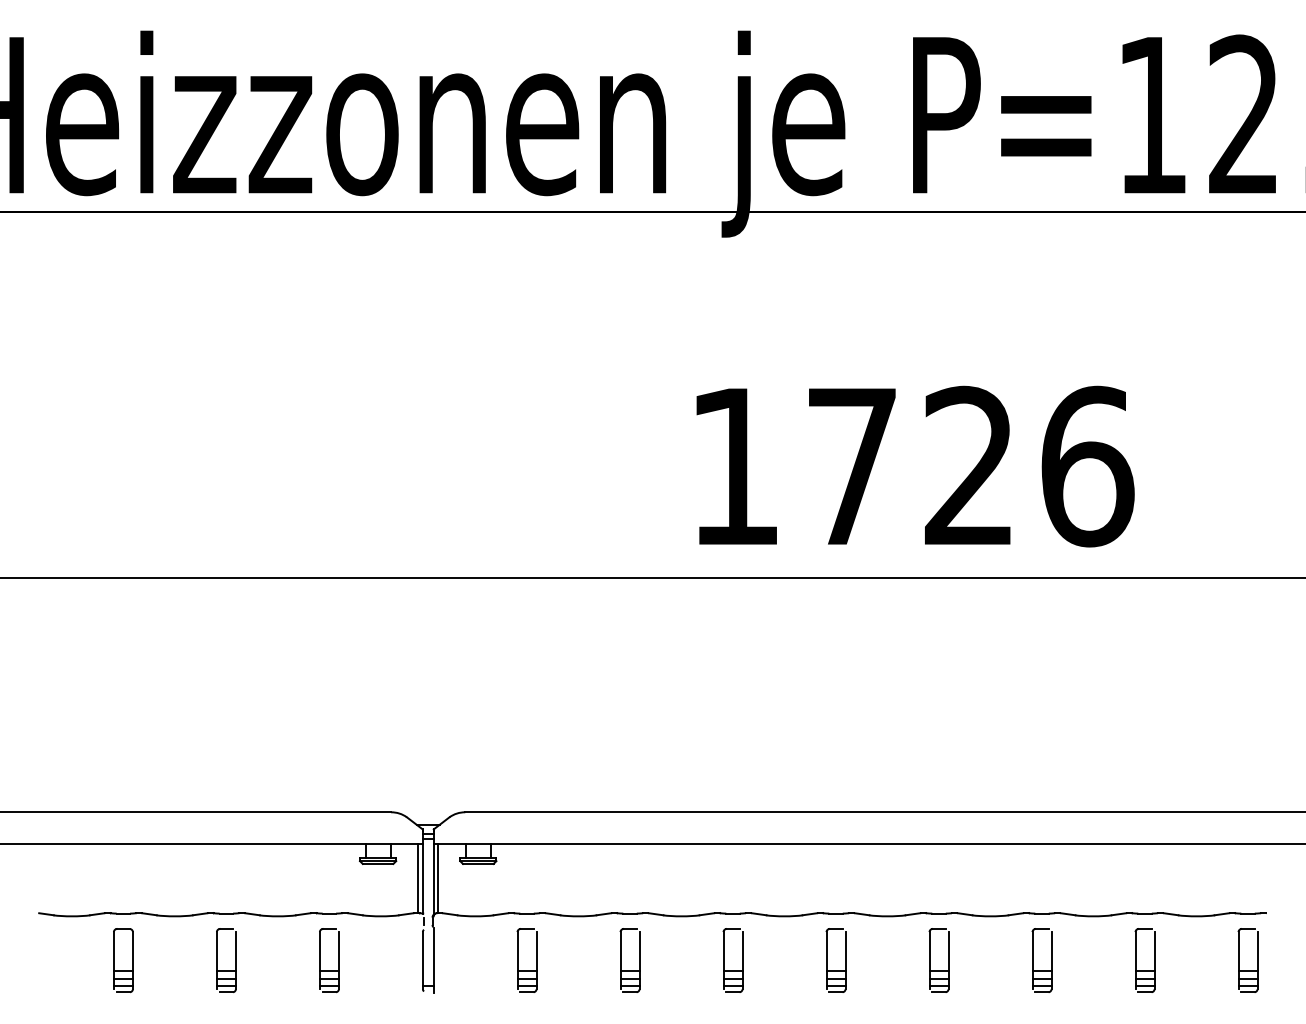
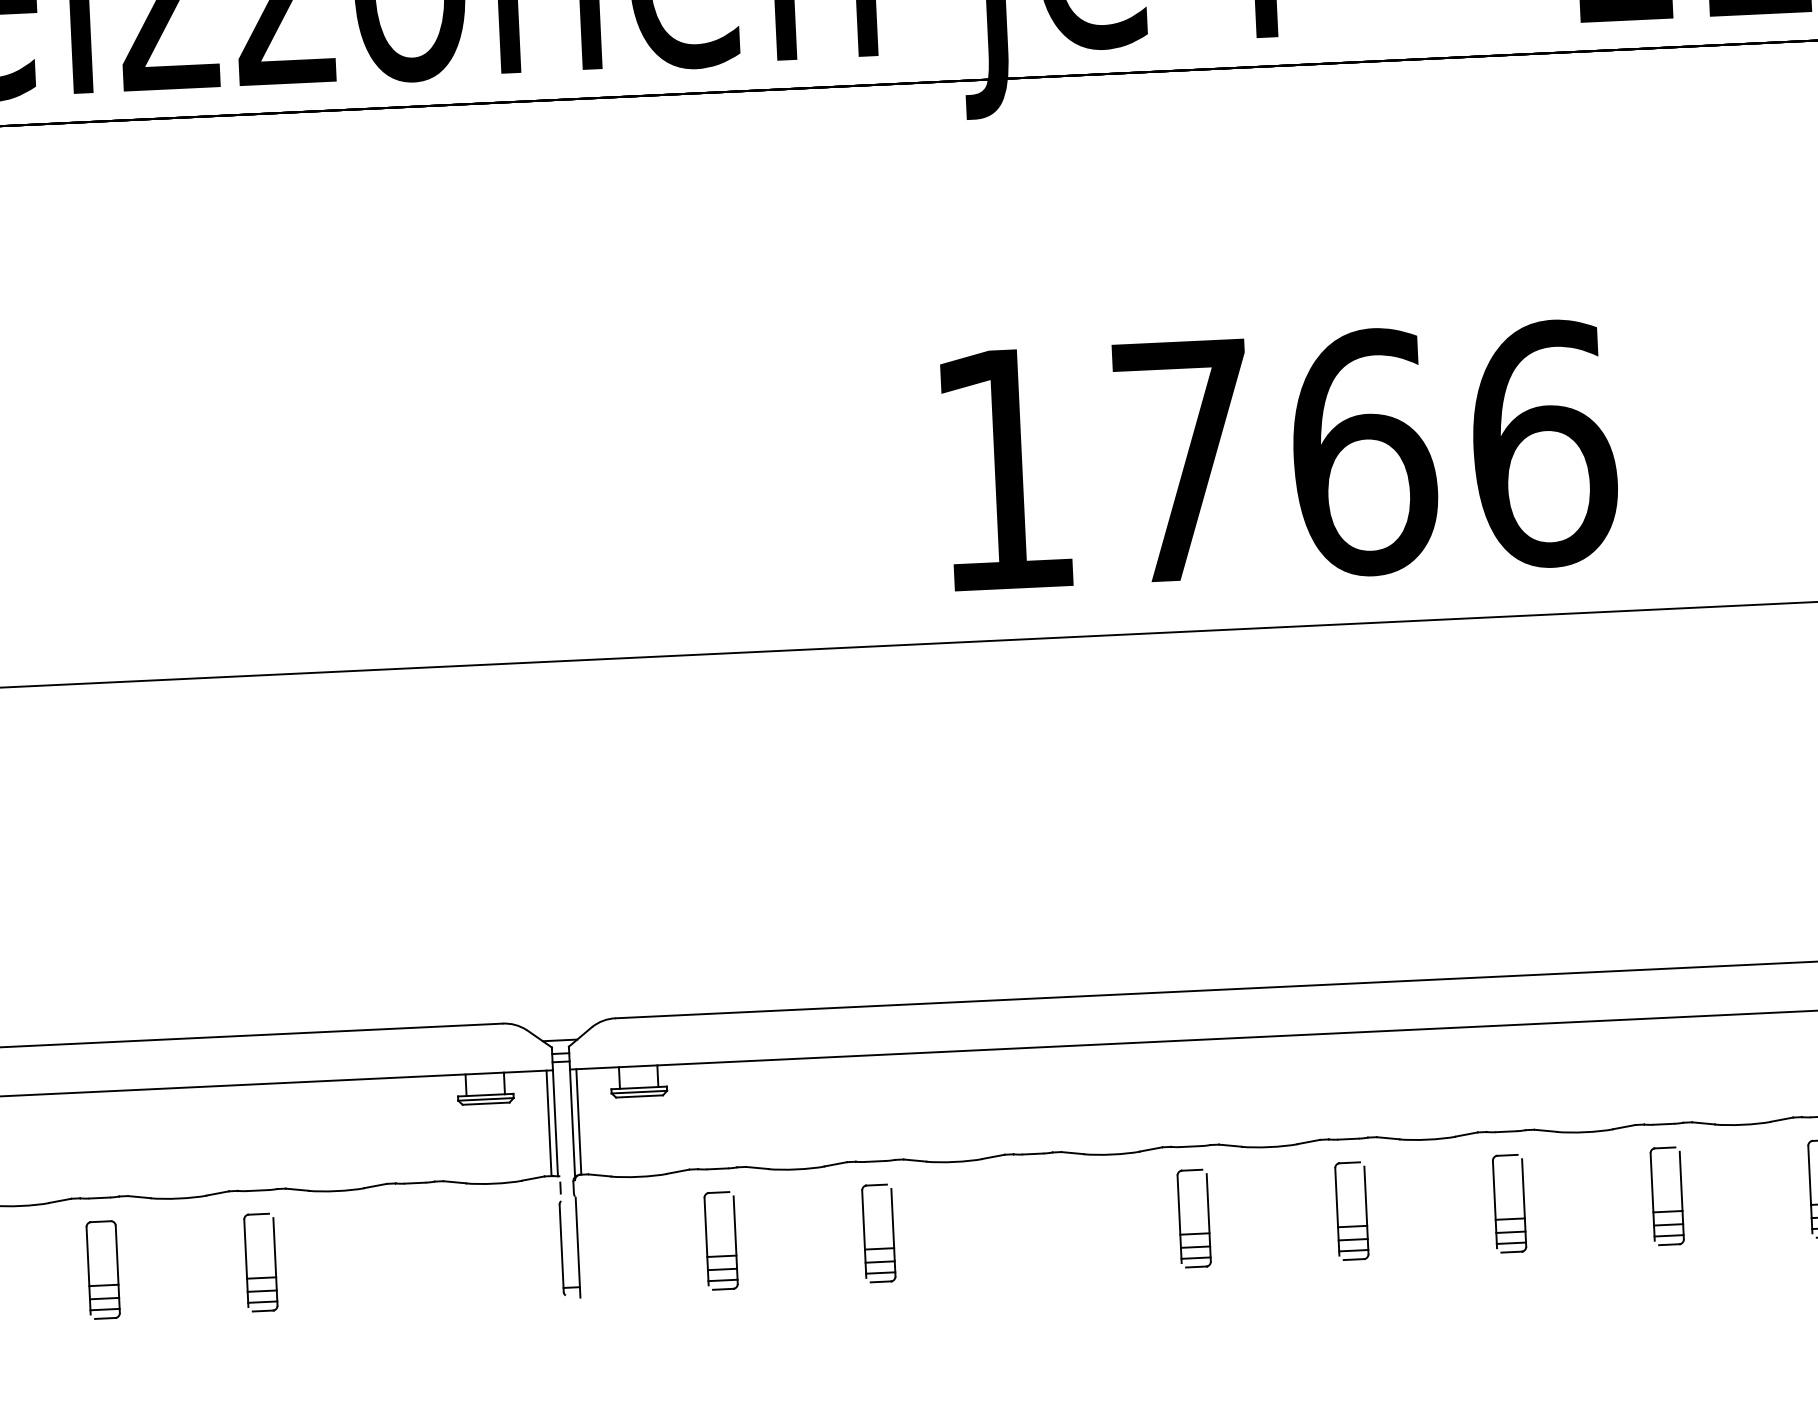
text: (970, 466) -> (1364, 452), 1726 -> 1766
part: (320, 960) -> (404, 1255), removed
part: (724, 960) -> (1023, 1226), removed

